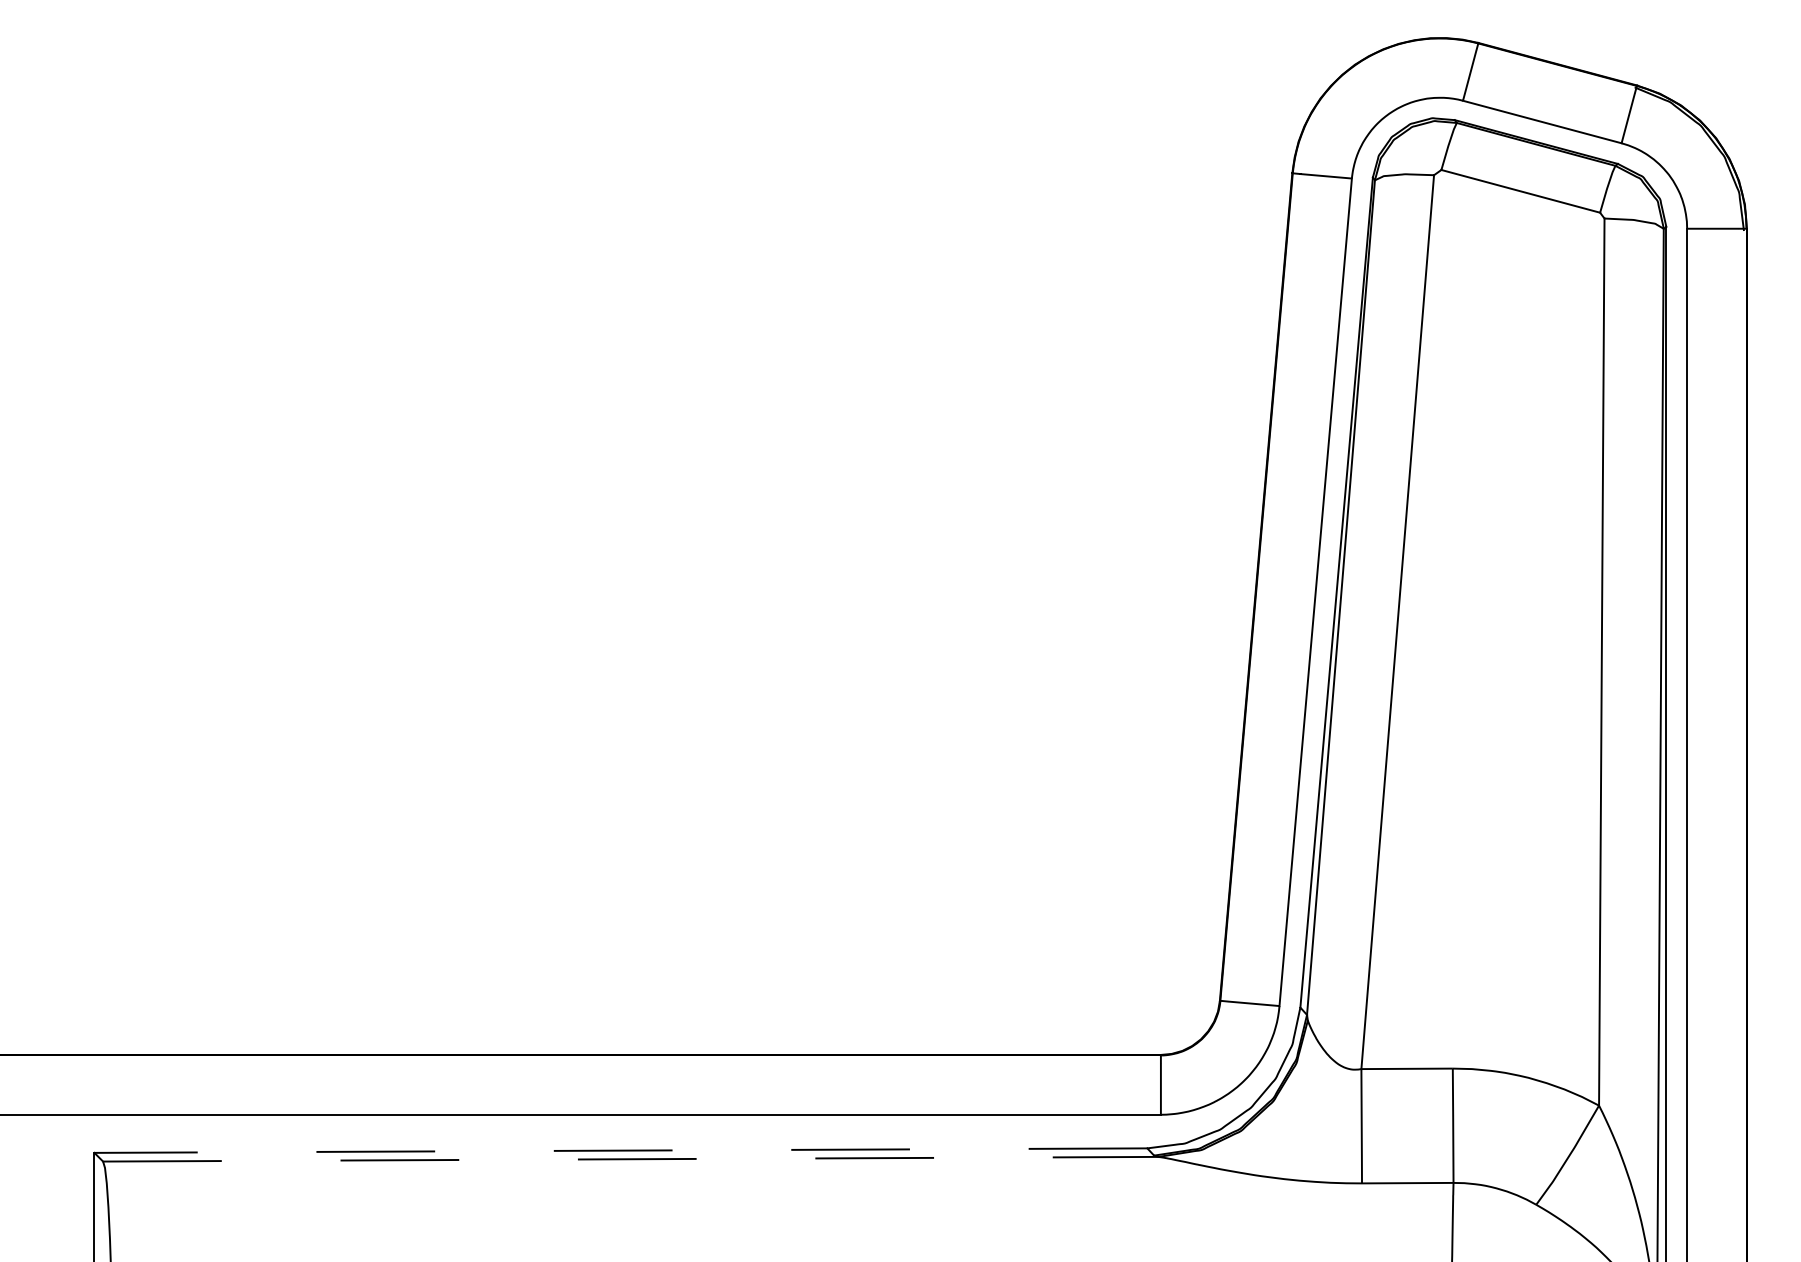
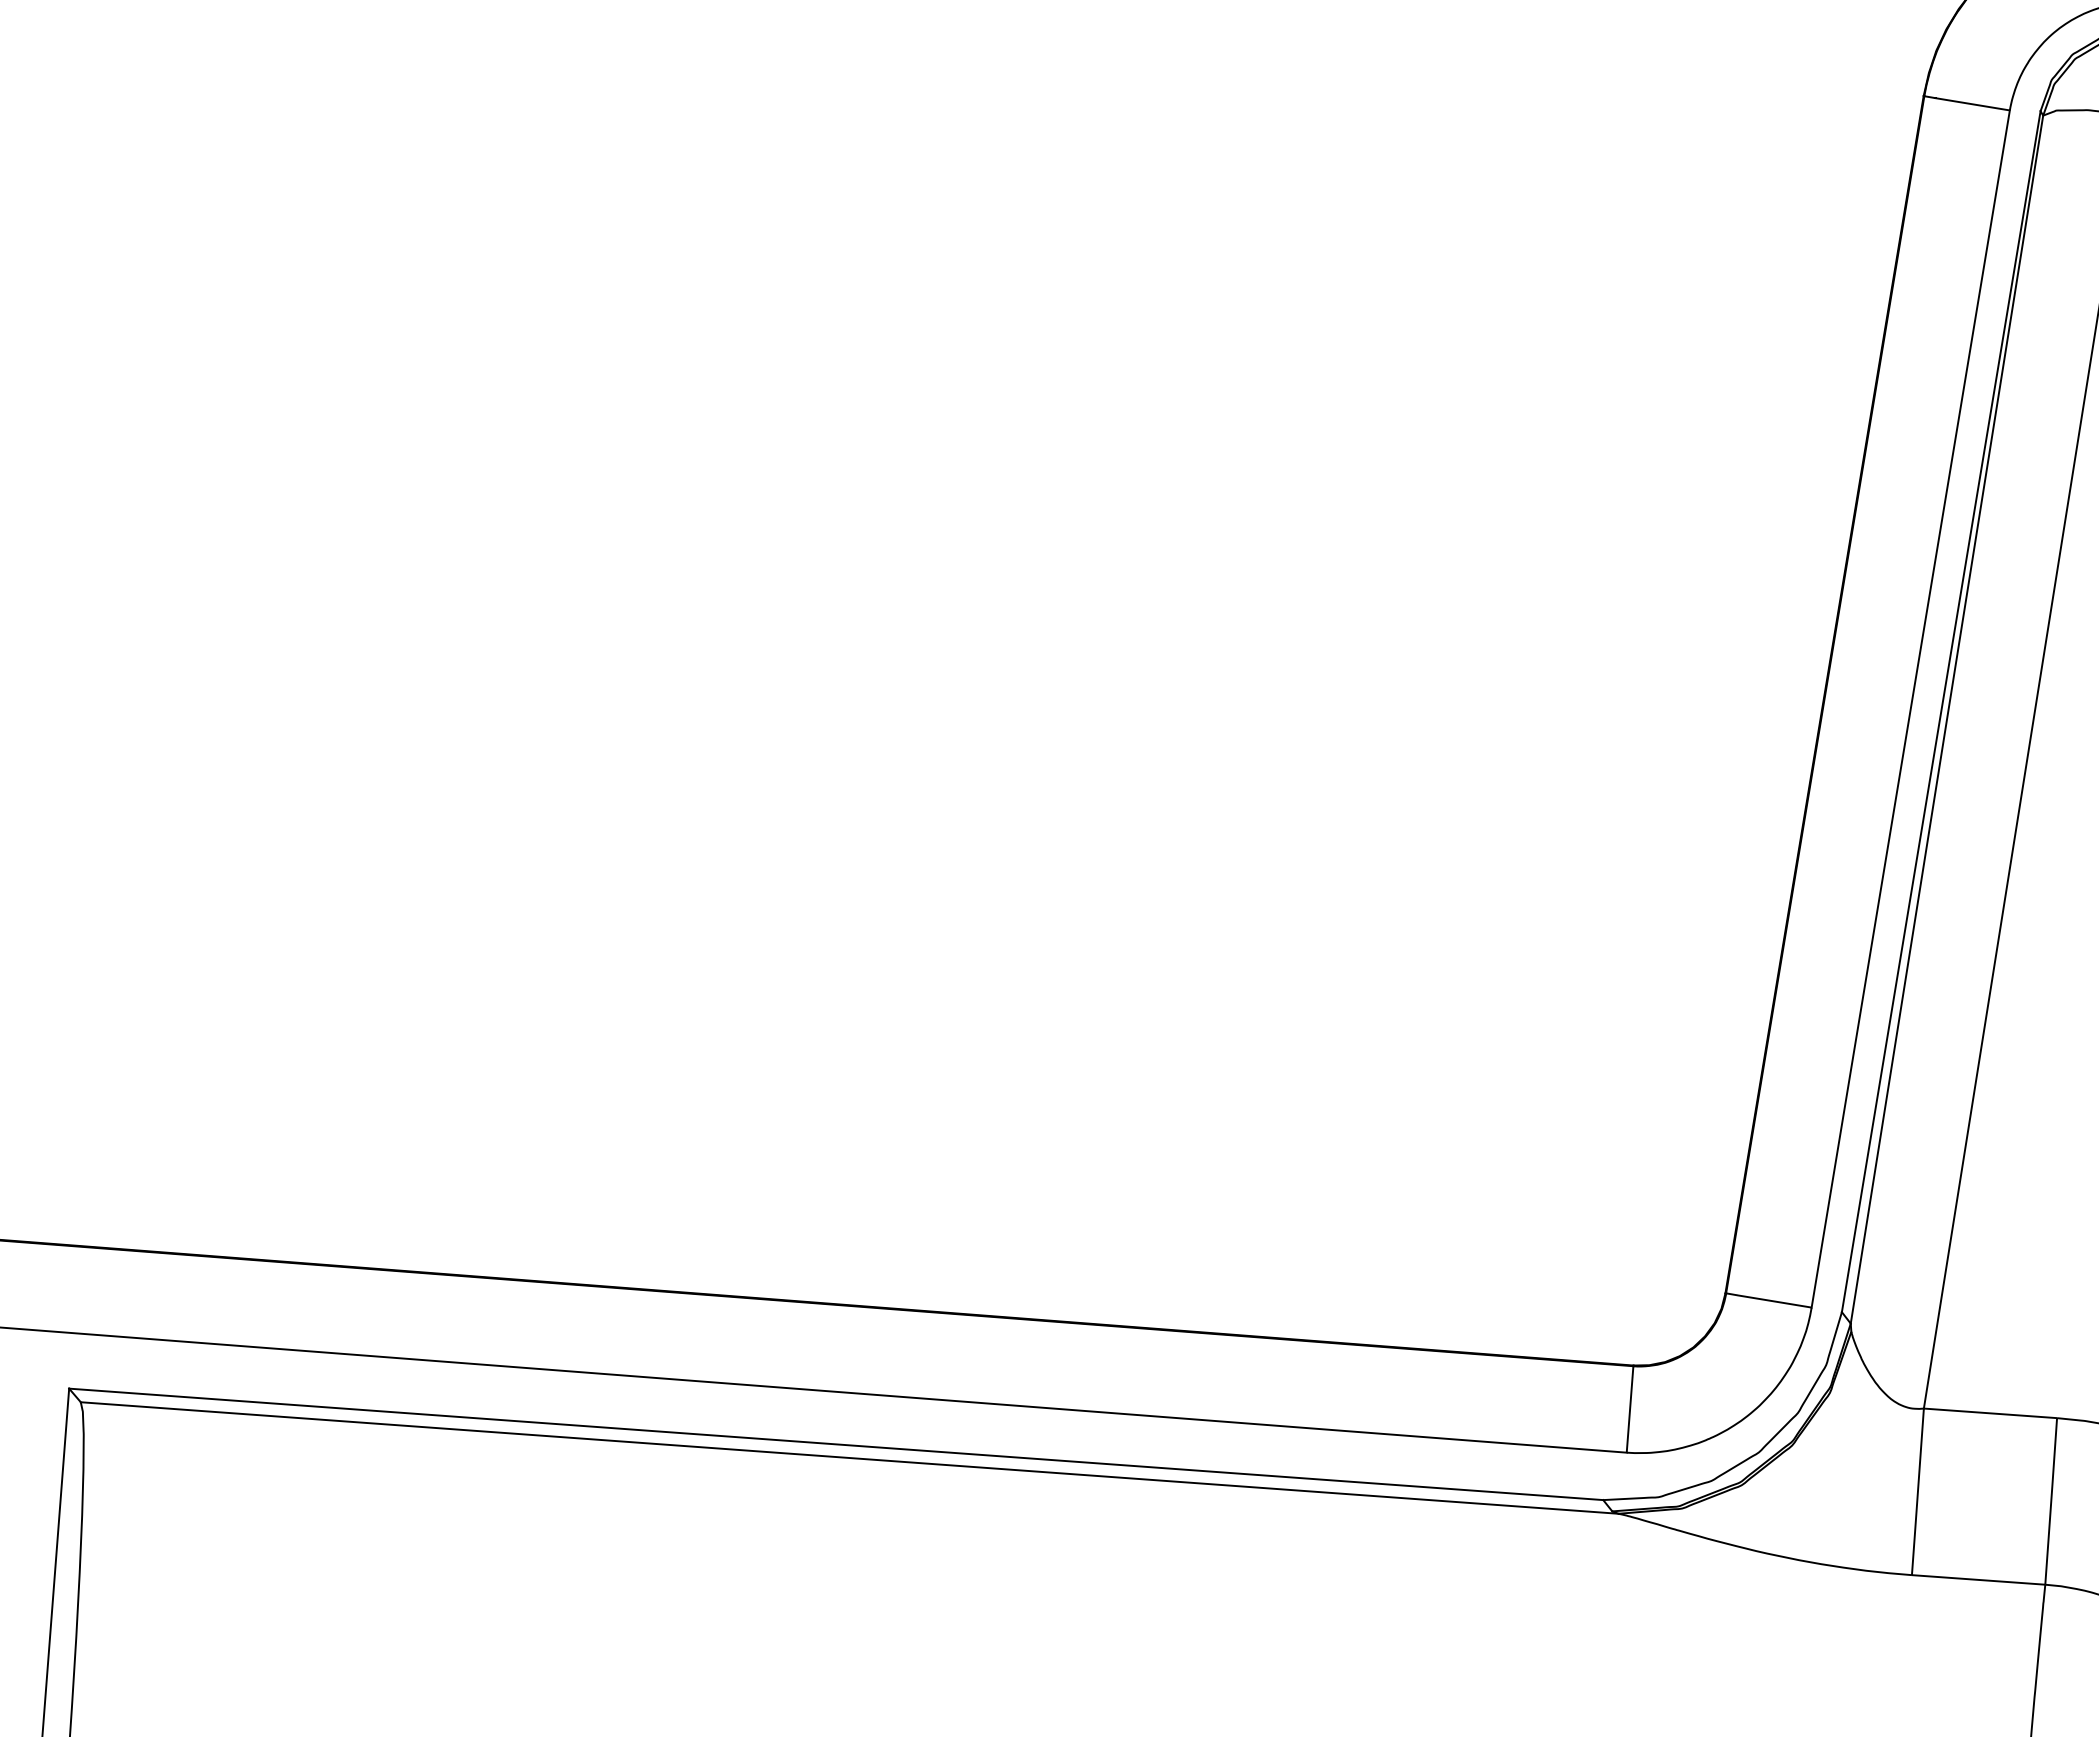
line: (620, 1150) -> (835, 1444), dashed -> solid
line: (630, 1159) -> (849, 1458), dashed -> solid

